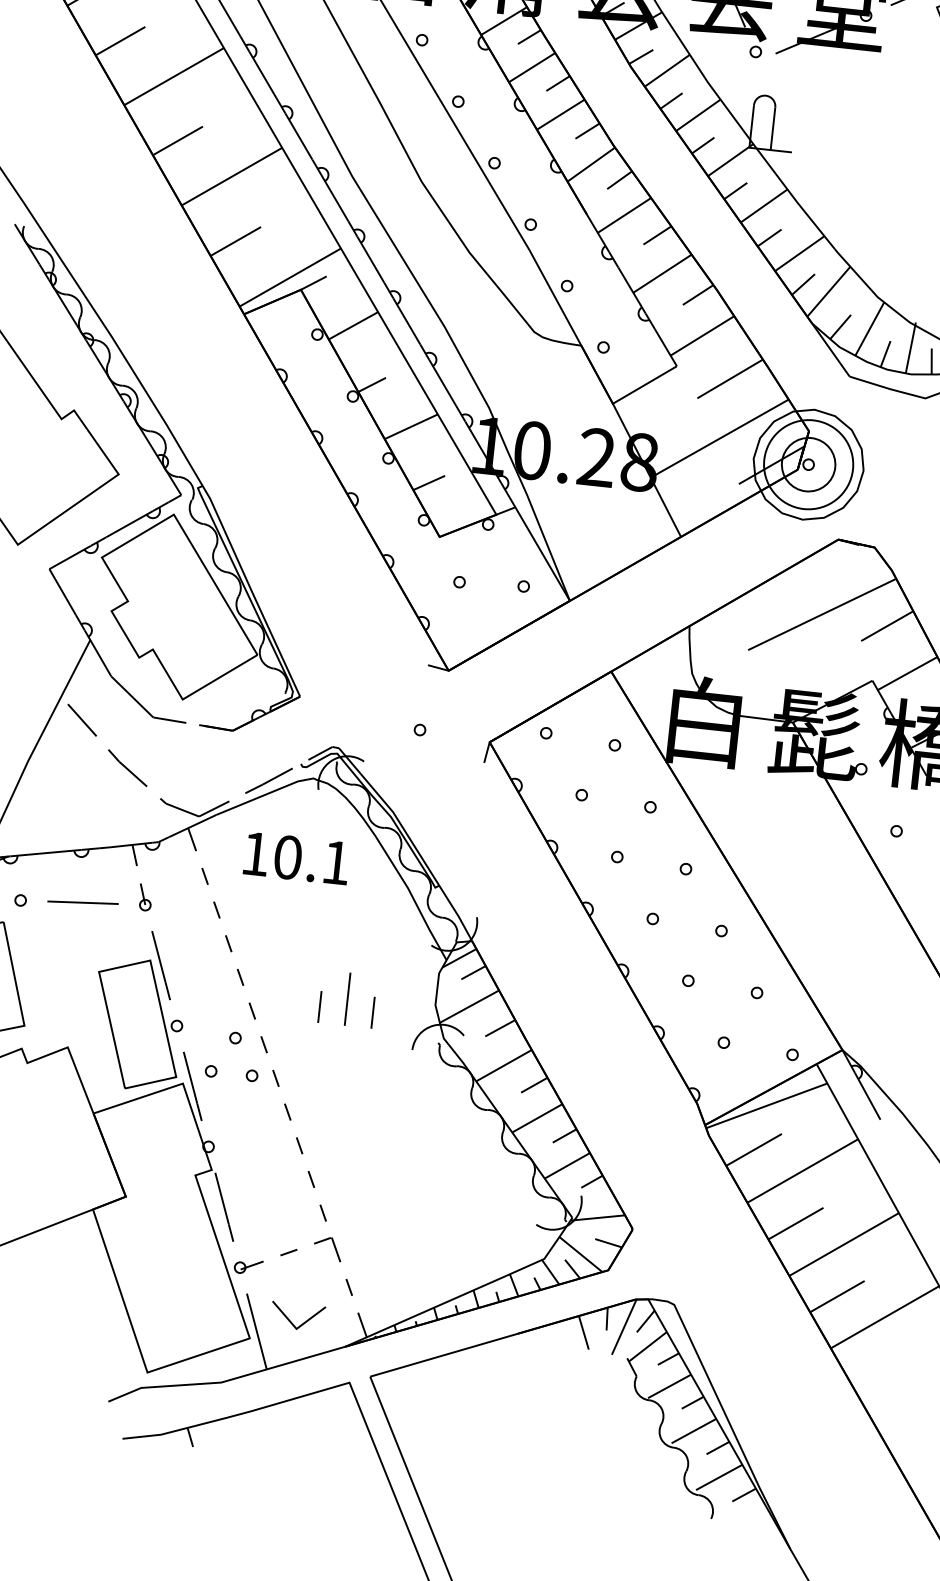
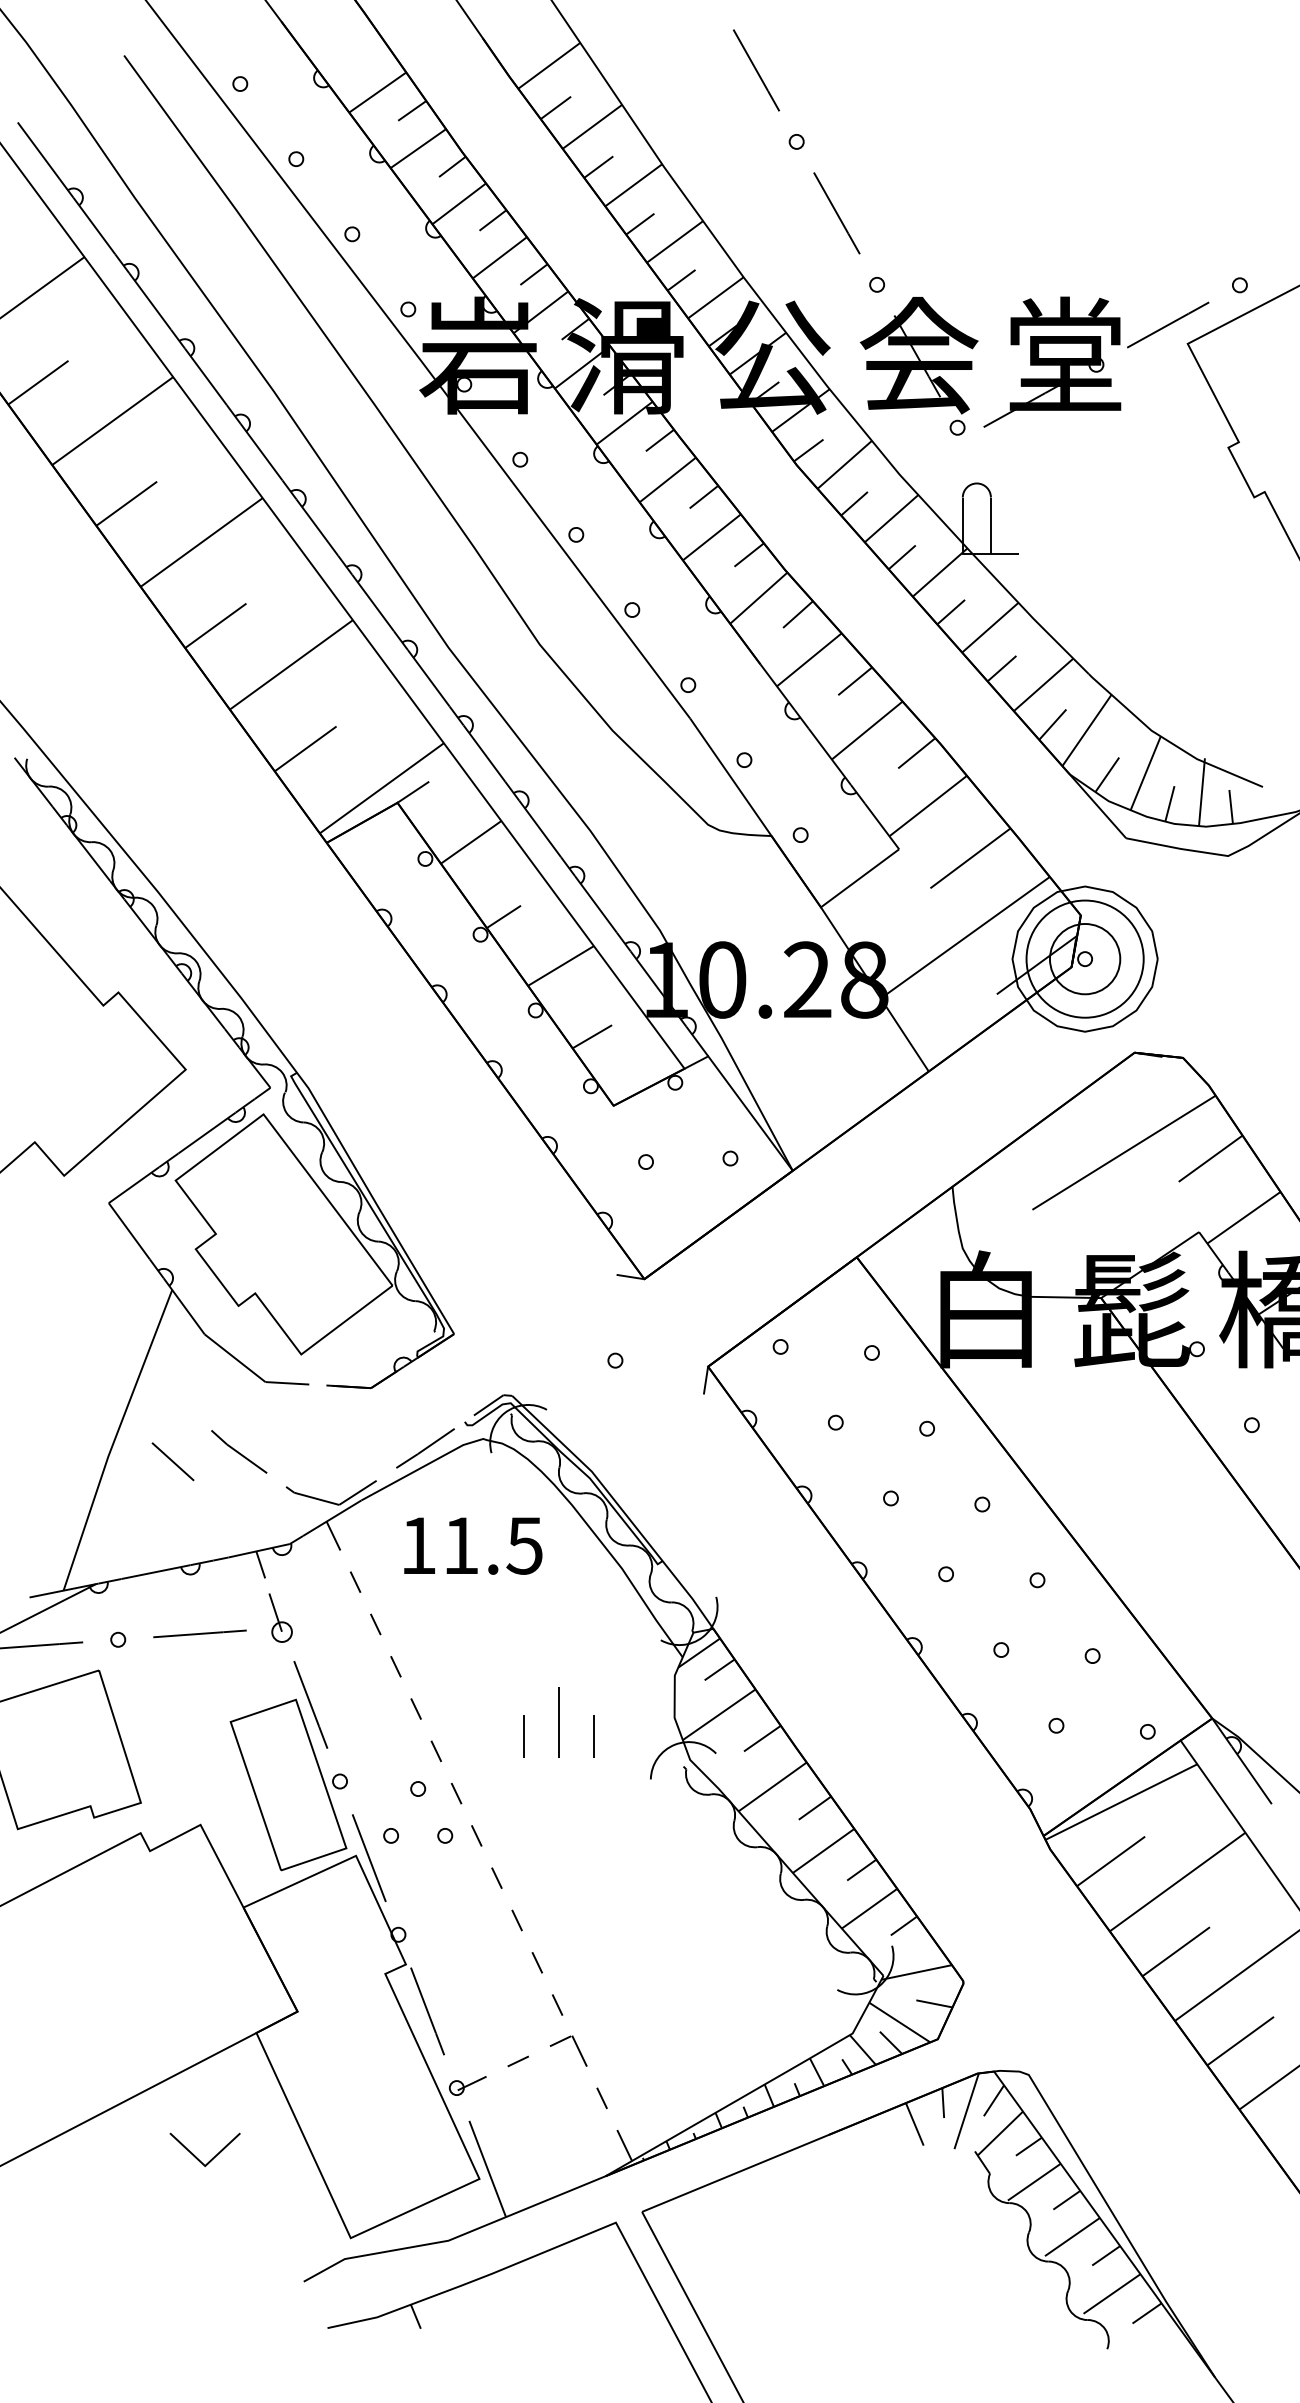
line: (81, 720) -> (172, 1461), moved
text: (312, 859) -> (493, 1545), 10.1 -> 11.5
part: (145, 897) -> (280, 1618), size x1.4
part: (290, 1321) -> (196, 2156), moved

